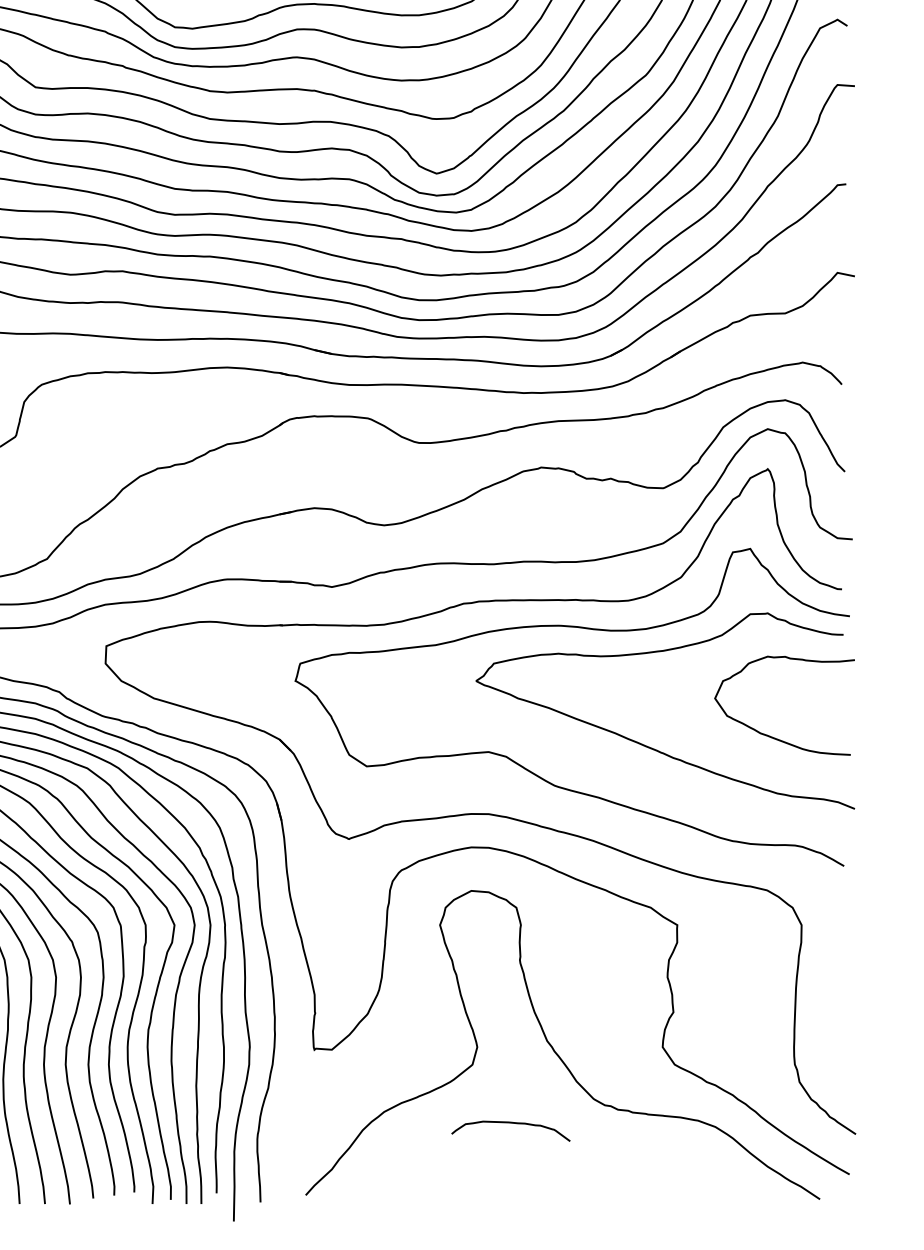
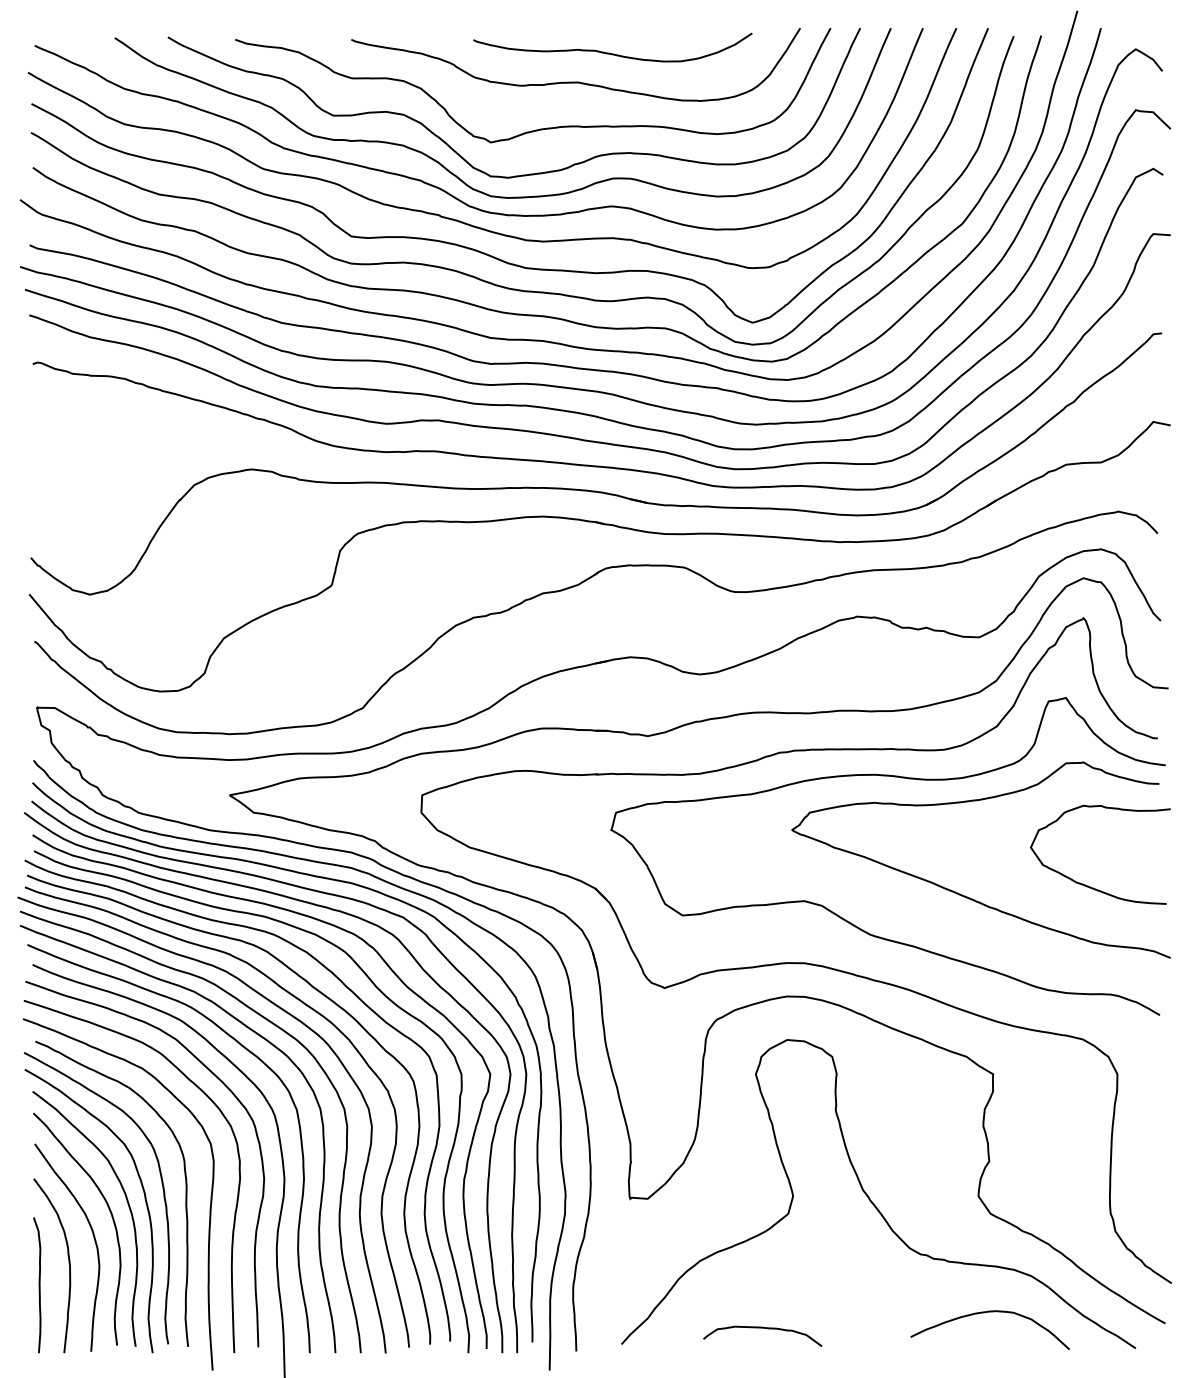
curve: (510, 1123) -> (762, 1328), moved
curve: (668, 1164) -> (984, 1313), added

